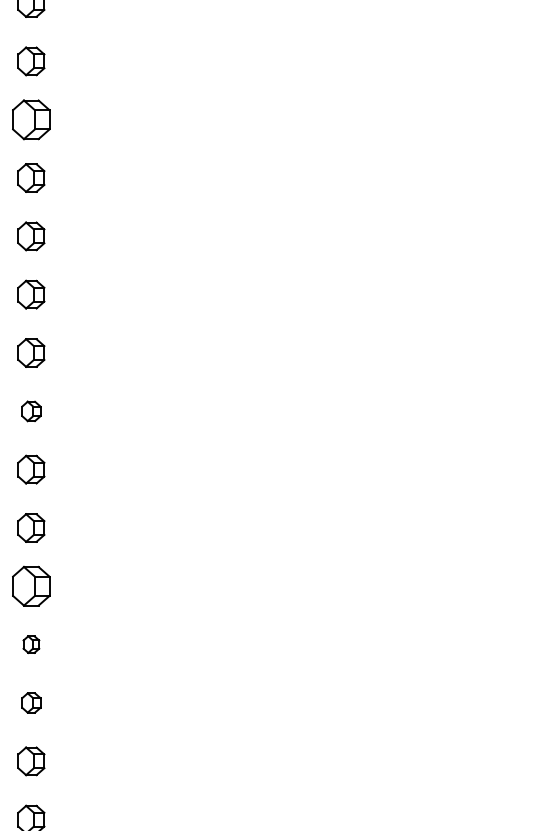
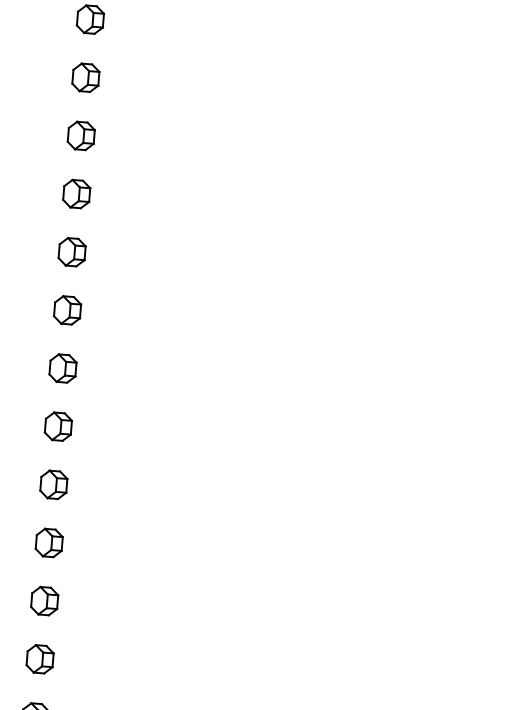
part: (31, 119) -> (86, 77), size x0.71
part: (31, 411) -> (63, 368), size x1.43
part: (31, 586) -> (49, 543), size x0.71
part: (31, 644) -> (44, 600), size x1.67
part: (31, 702) -> (40, 658), size x1.43

